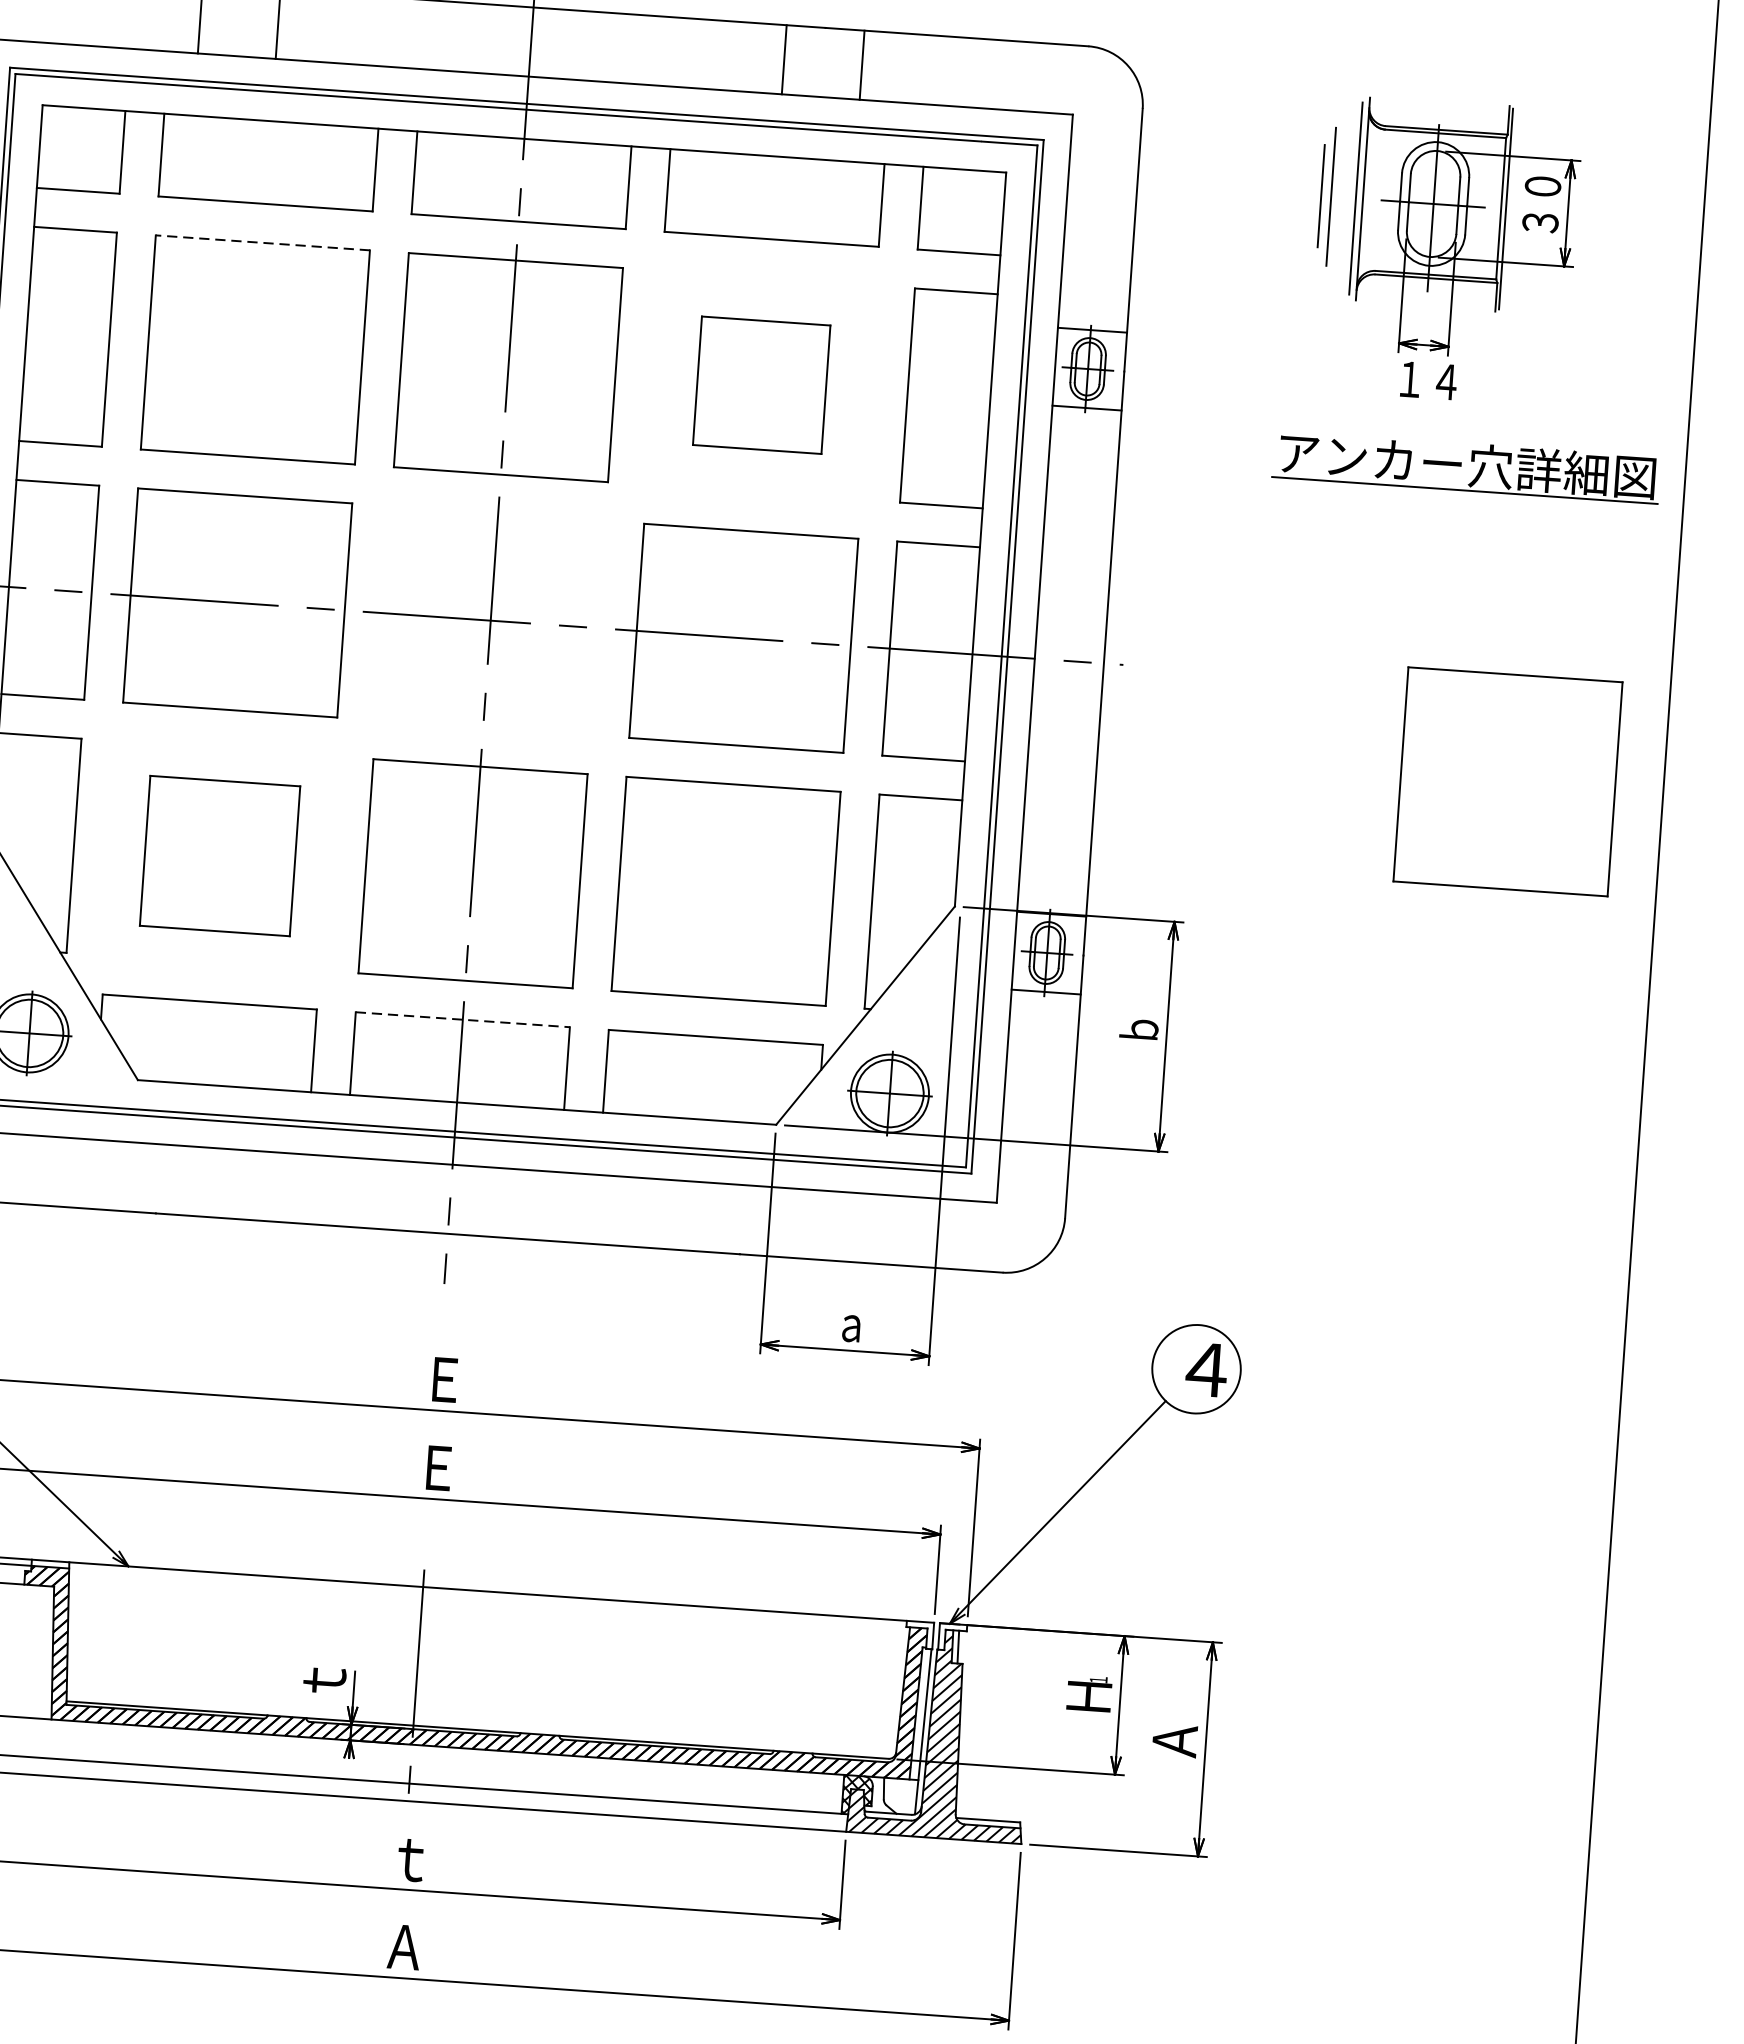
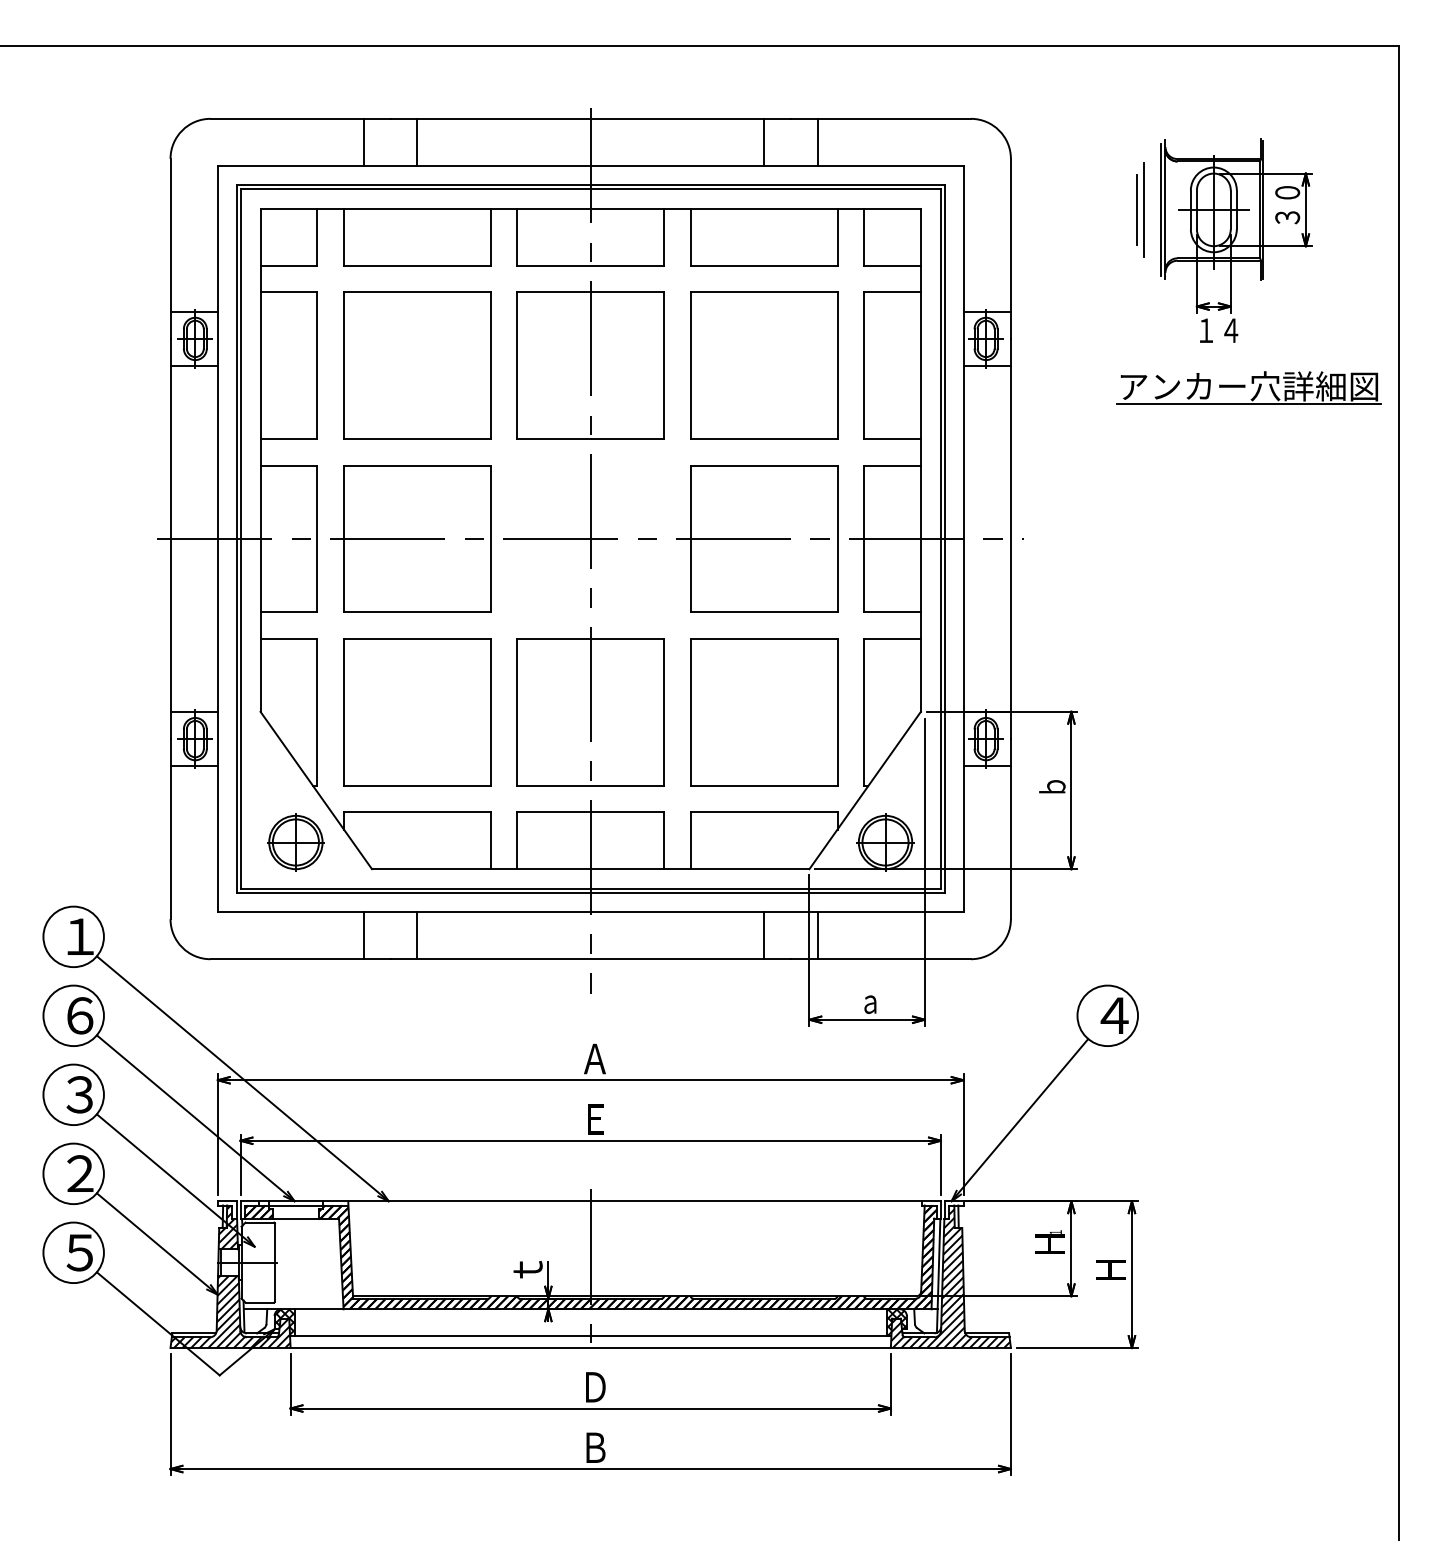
line: (261, 243) -> (416, 292), dashed -> solid
part: (762, 385) -> (764, 365), size x1.67
part: (1508, 781) -> (1292, 600), removed
part: (220, 856) -> (417, 712), size x1.43
line: (463, 1019) -> (591, 812), dashed -> solid
line: (118, 1176) -> (363, 935), added
line: (197, 1181) -> (417, 935), added
line: (703, 1216) -> (764, 935), added
line: (781, 1222) -> (817, 935), added
text: (443, 1379) -> (594, 1058), Ｅ -> Ａ
text: (1174, 1741) -> (1110, 1270), Ａ -> Ｈ
text: (411, 1859) -> (595, 1387), ｔ -> Ｄ
text: (403, 1946) -> (594, 1447), Ａ -> Ｂ

